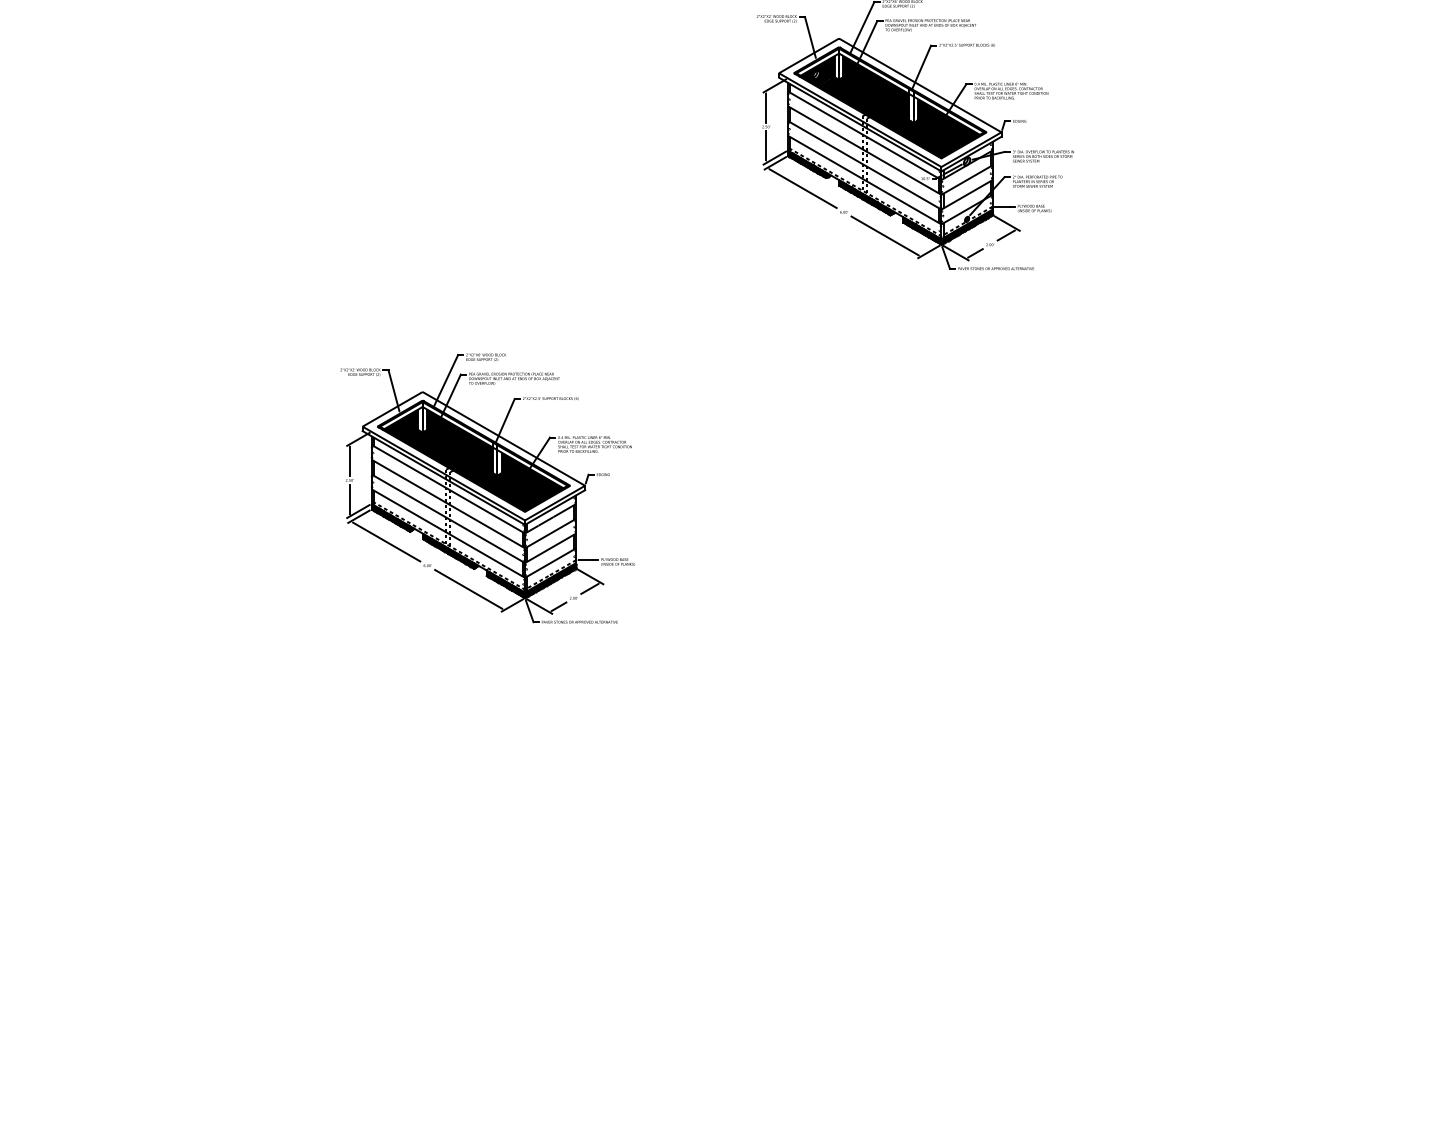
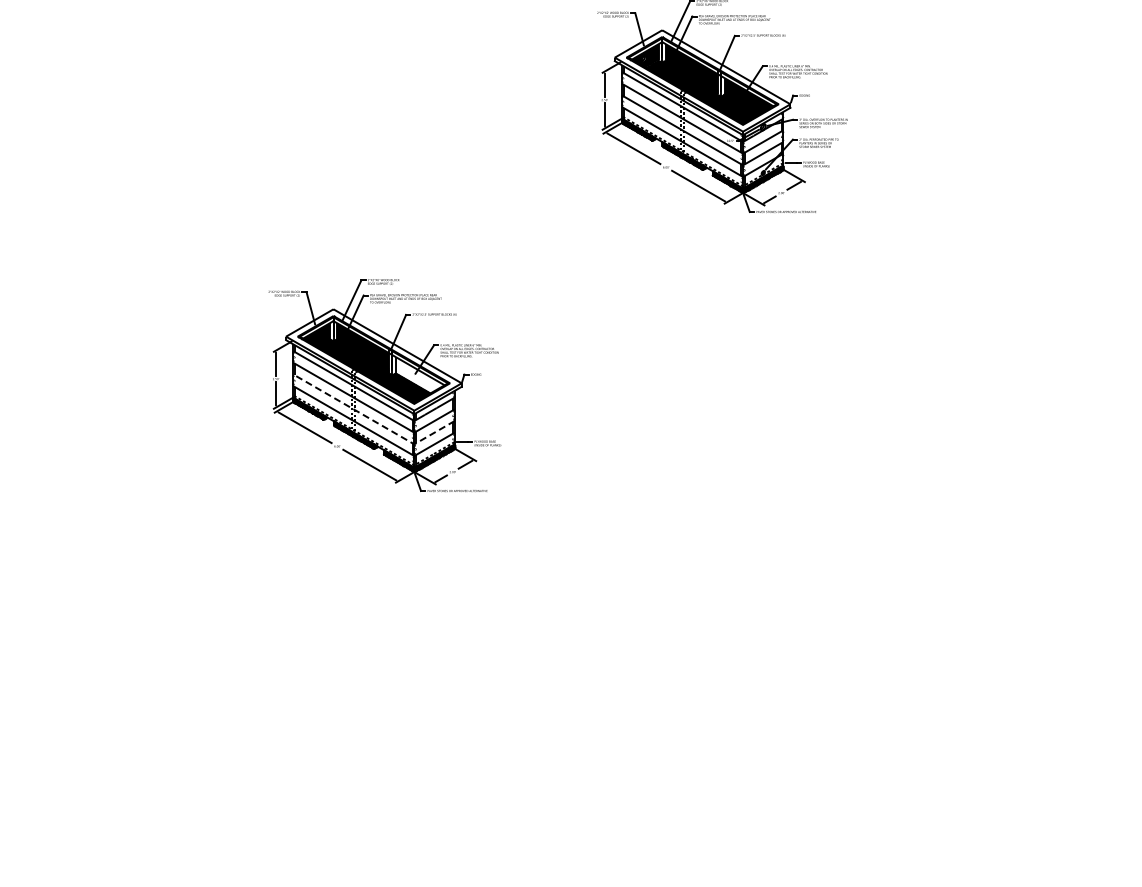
fill: (531, 475) -> (419, 375), removed
line: (474, 534) -> (374, 421), solid -> dashed

